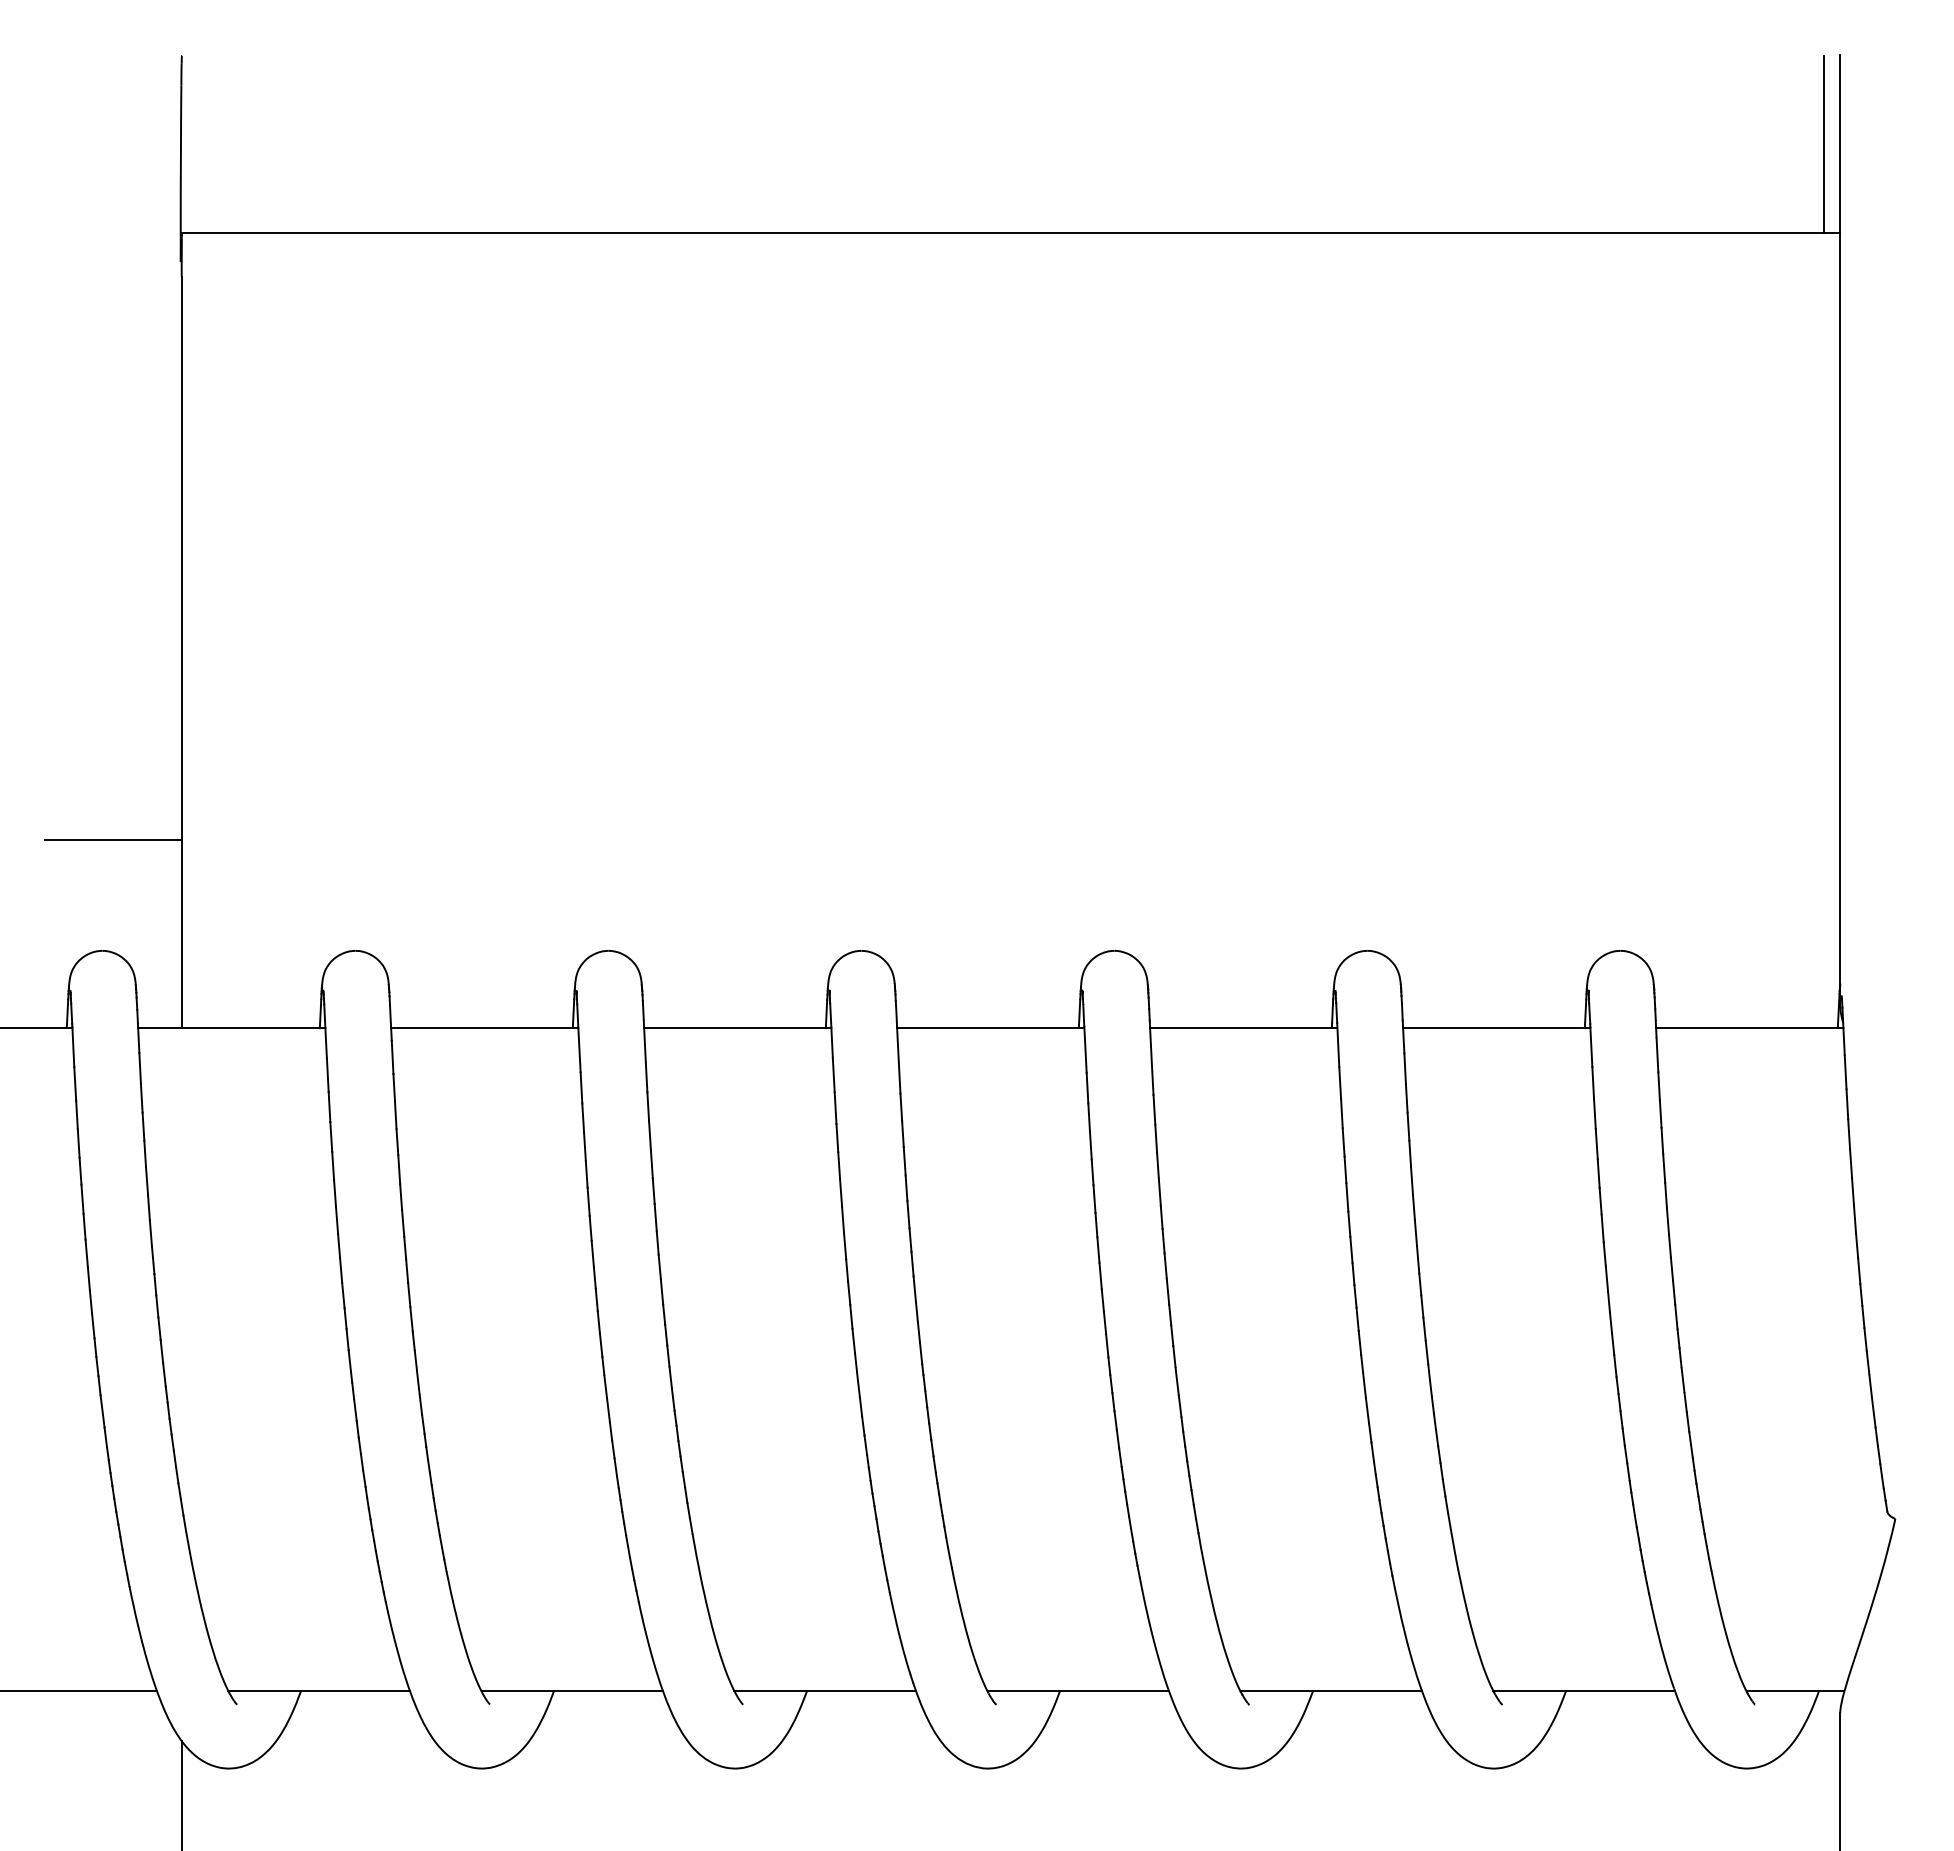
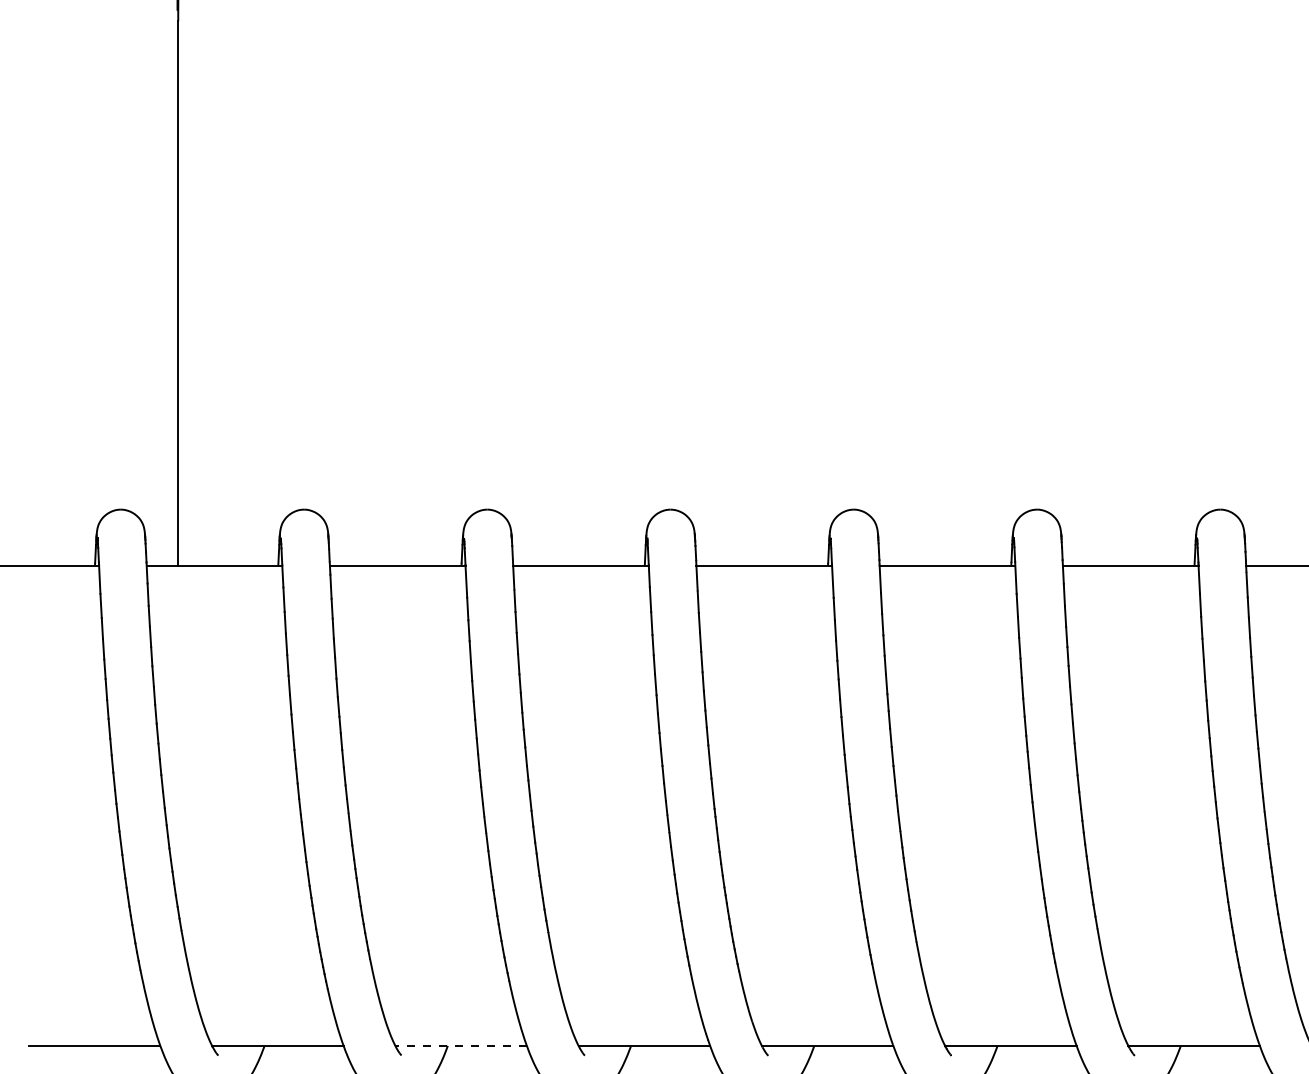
line: (112, 840) -> (128, 429), removed
line: (572, 1691) -> (461, 1046), solid -> dashed

